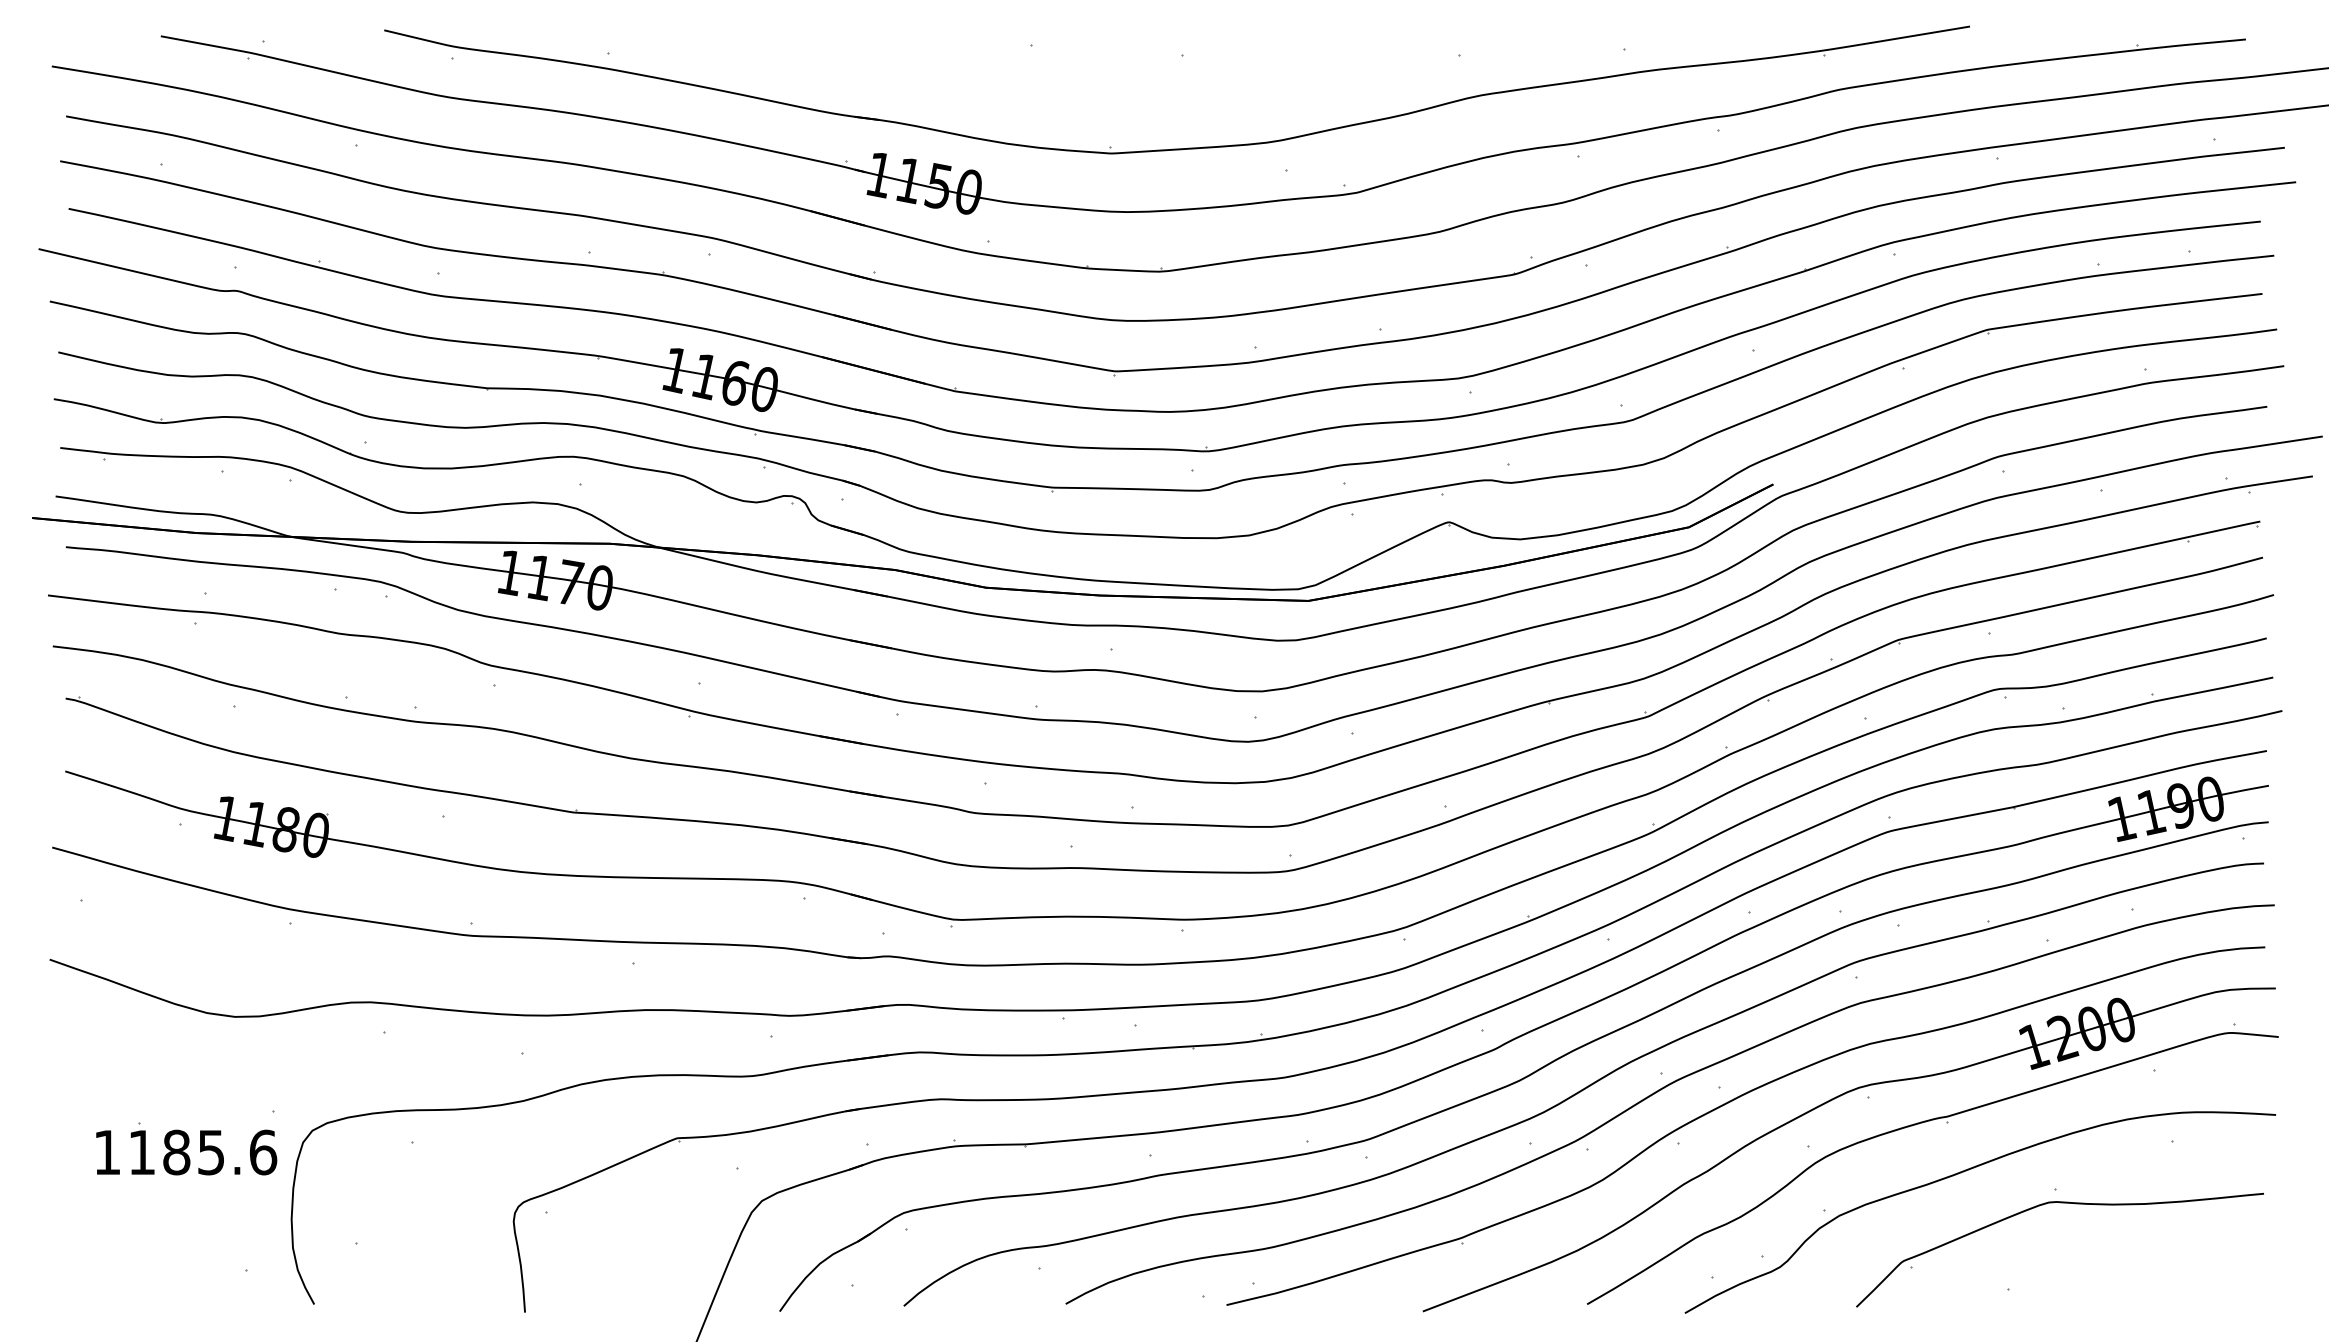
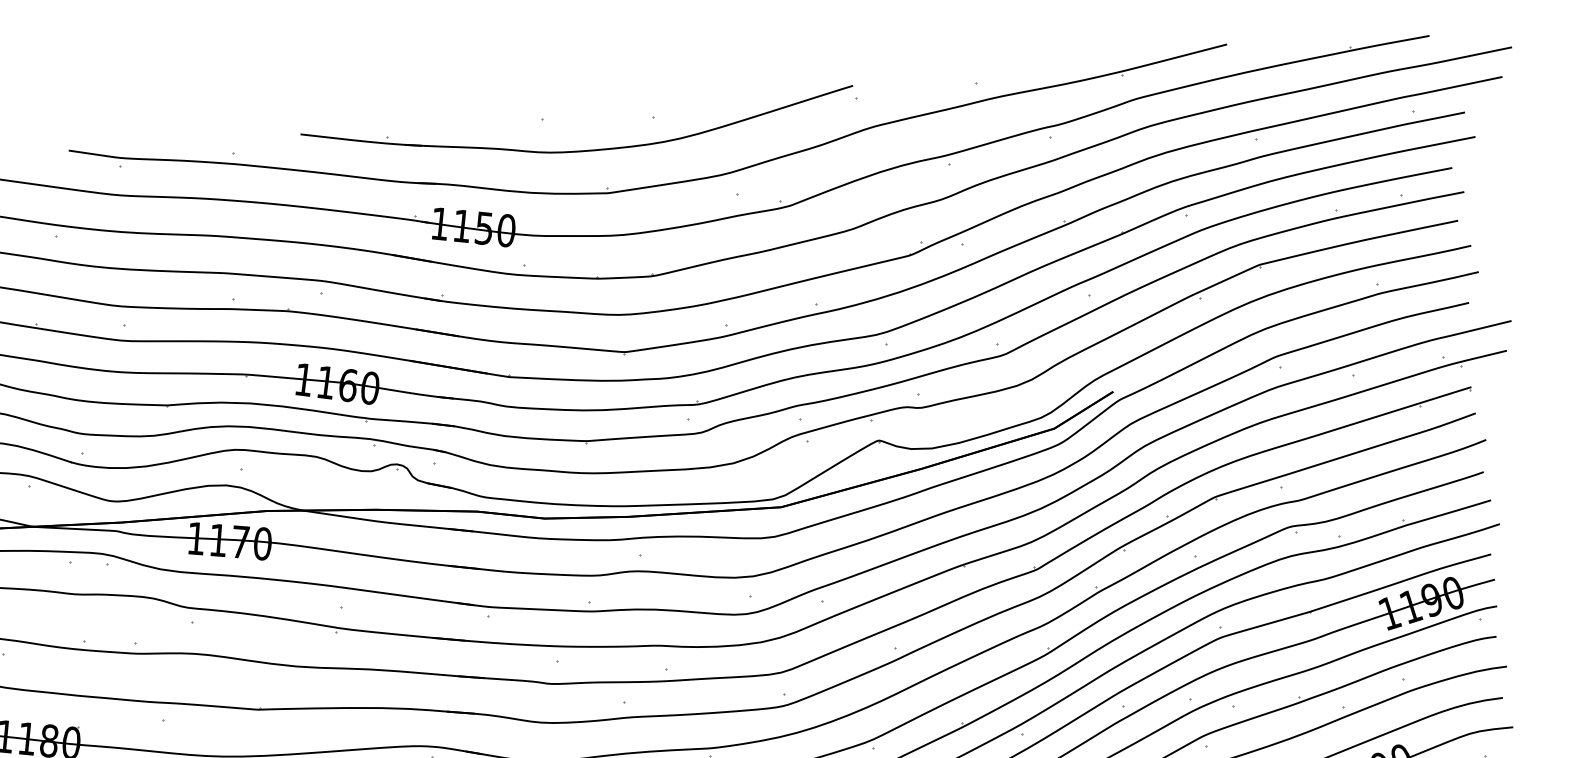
part: (1078, 92) -> (580, 150), added

